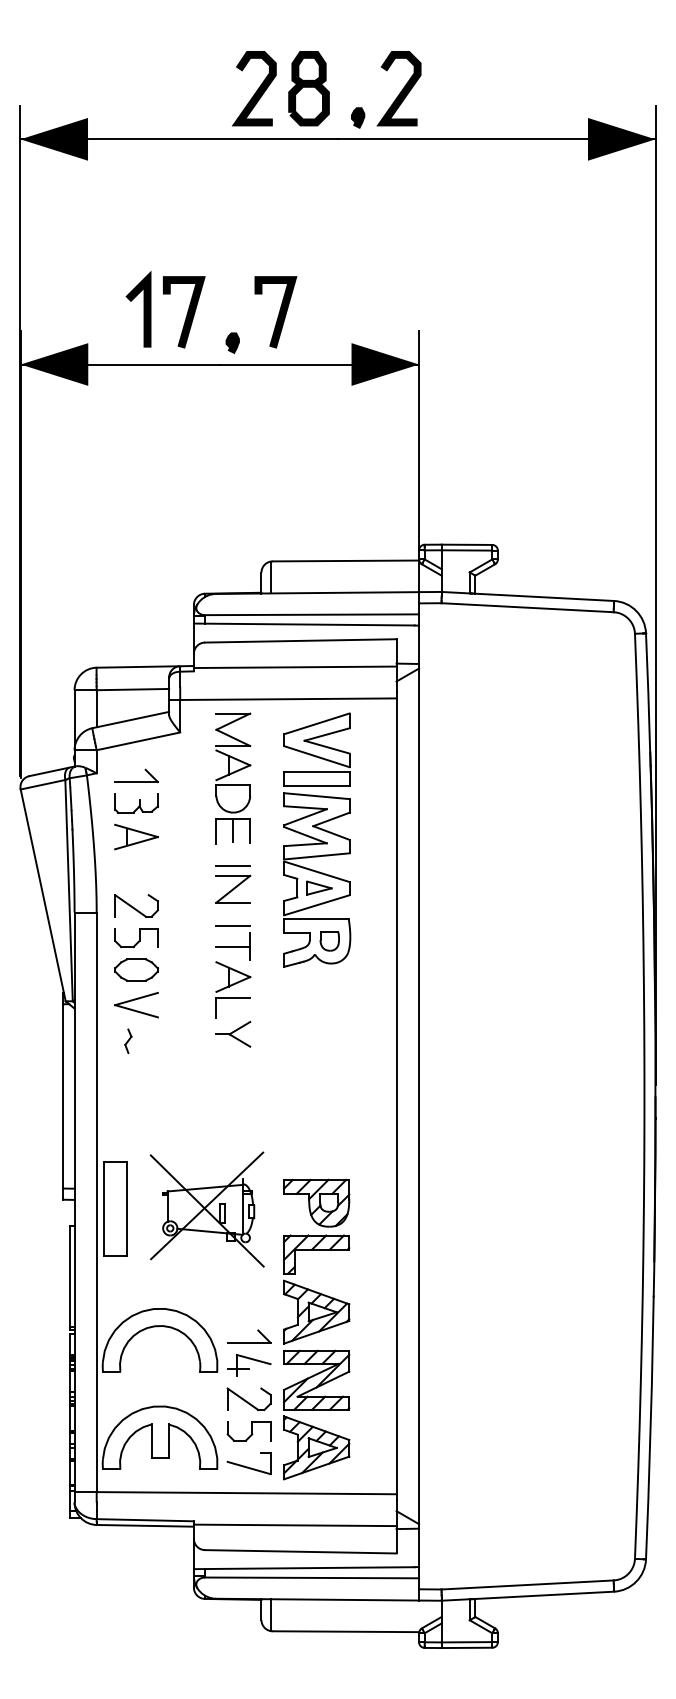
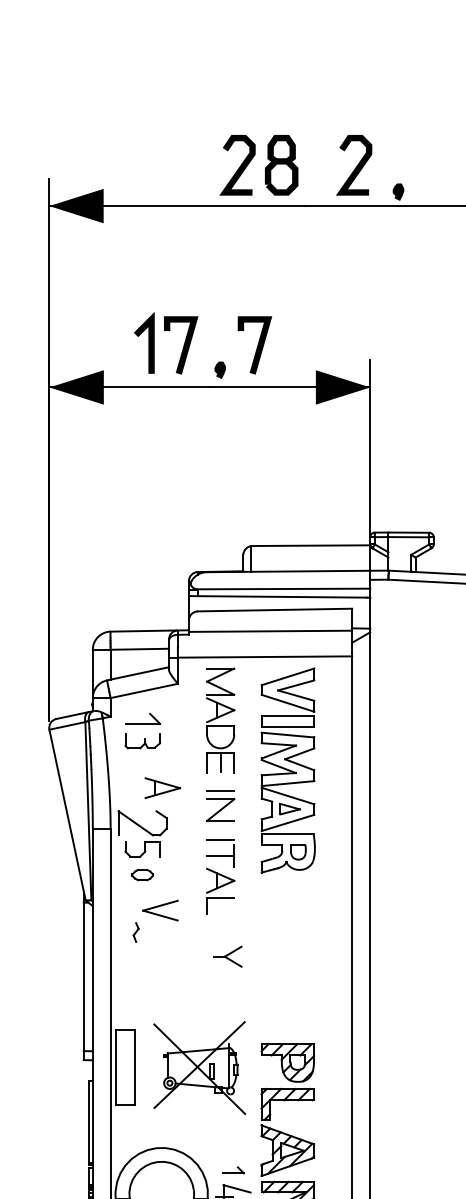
part: (358, 117) -> (398, 191), moved
part: (136, 836) -> (162, 787), moved
part: (136, 905) -> (142, 823), size x1.4
part: (136, 969) -> (142, 874), size x0.6
part: (136, 1005) -> (160, 910), moved
part: (233, 1034) -> (228, 956), moved
part: (249, 1336) -> (233, 1170), size x0.6

